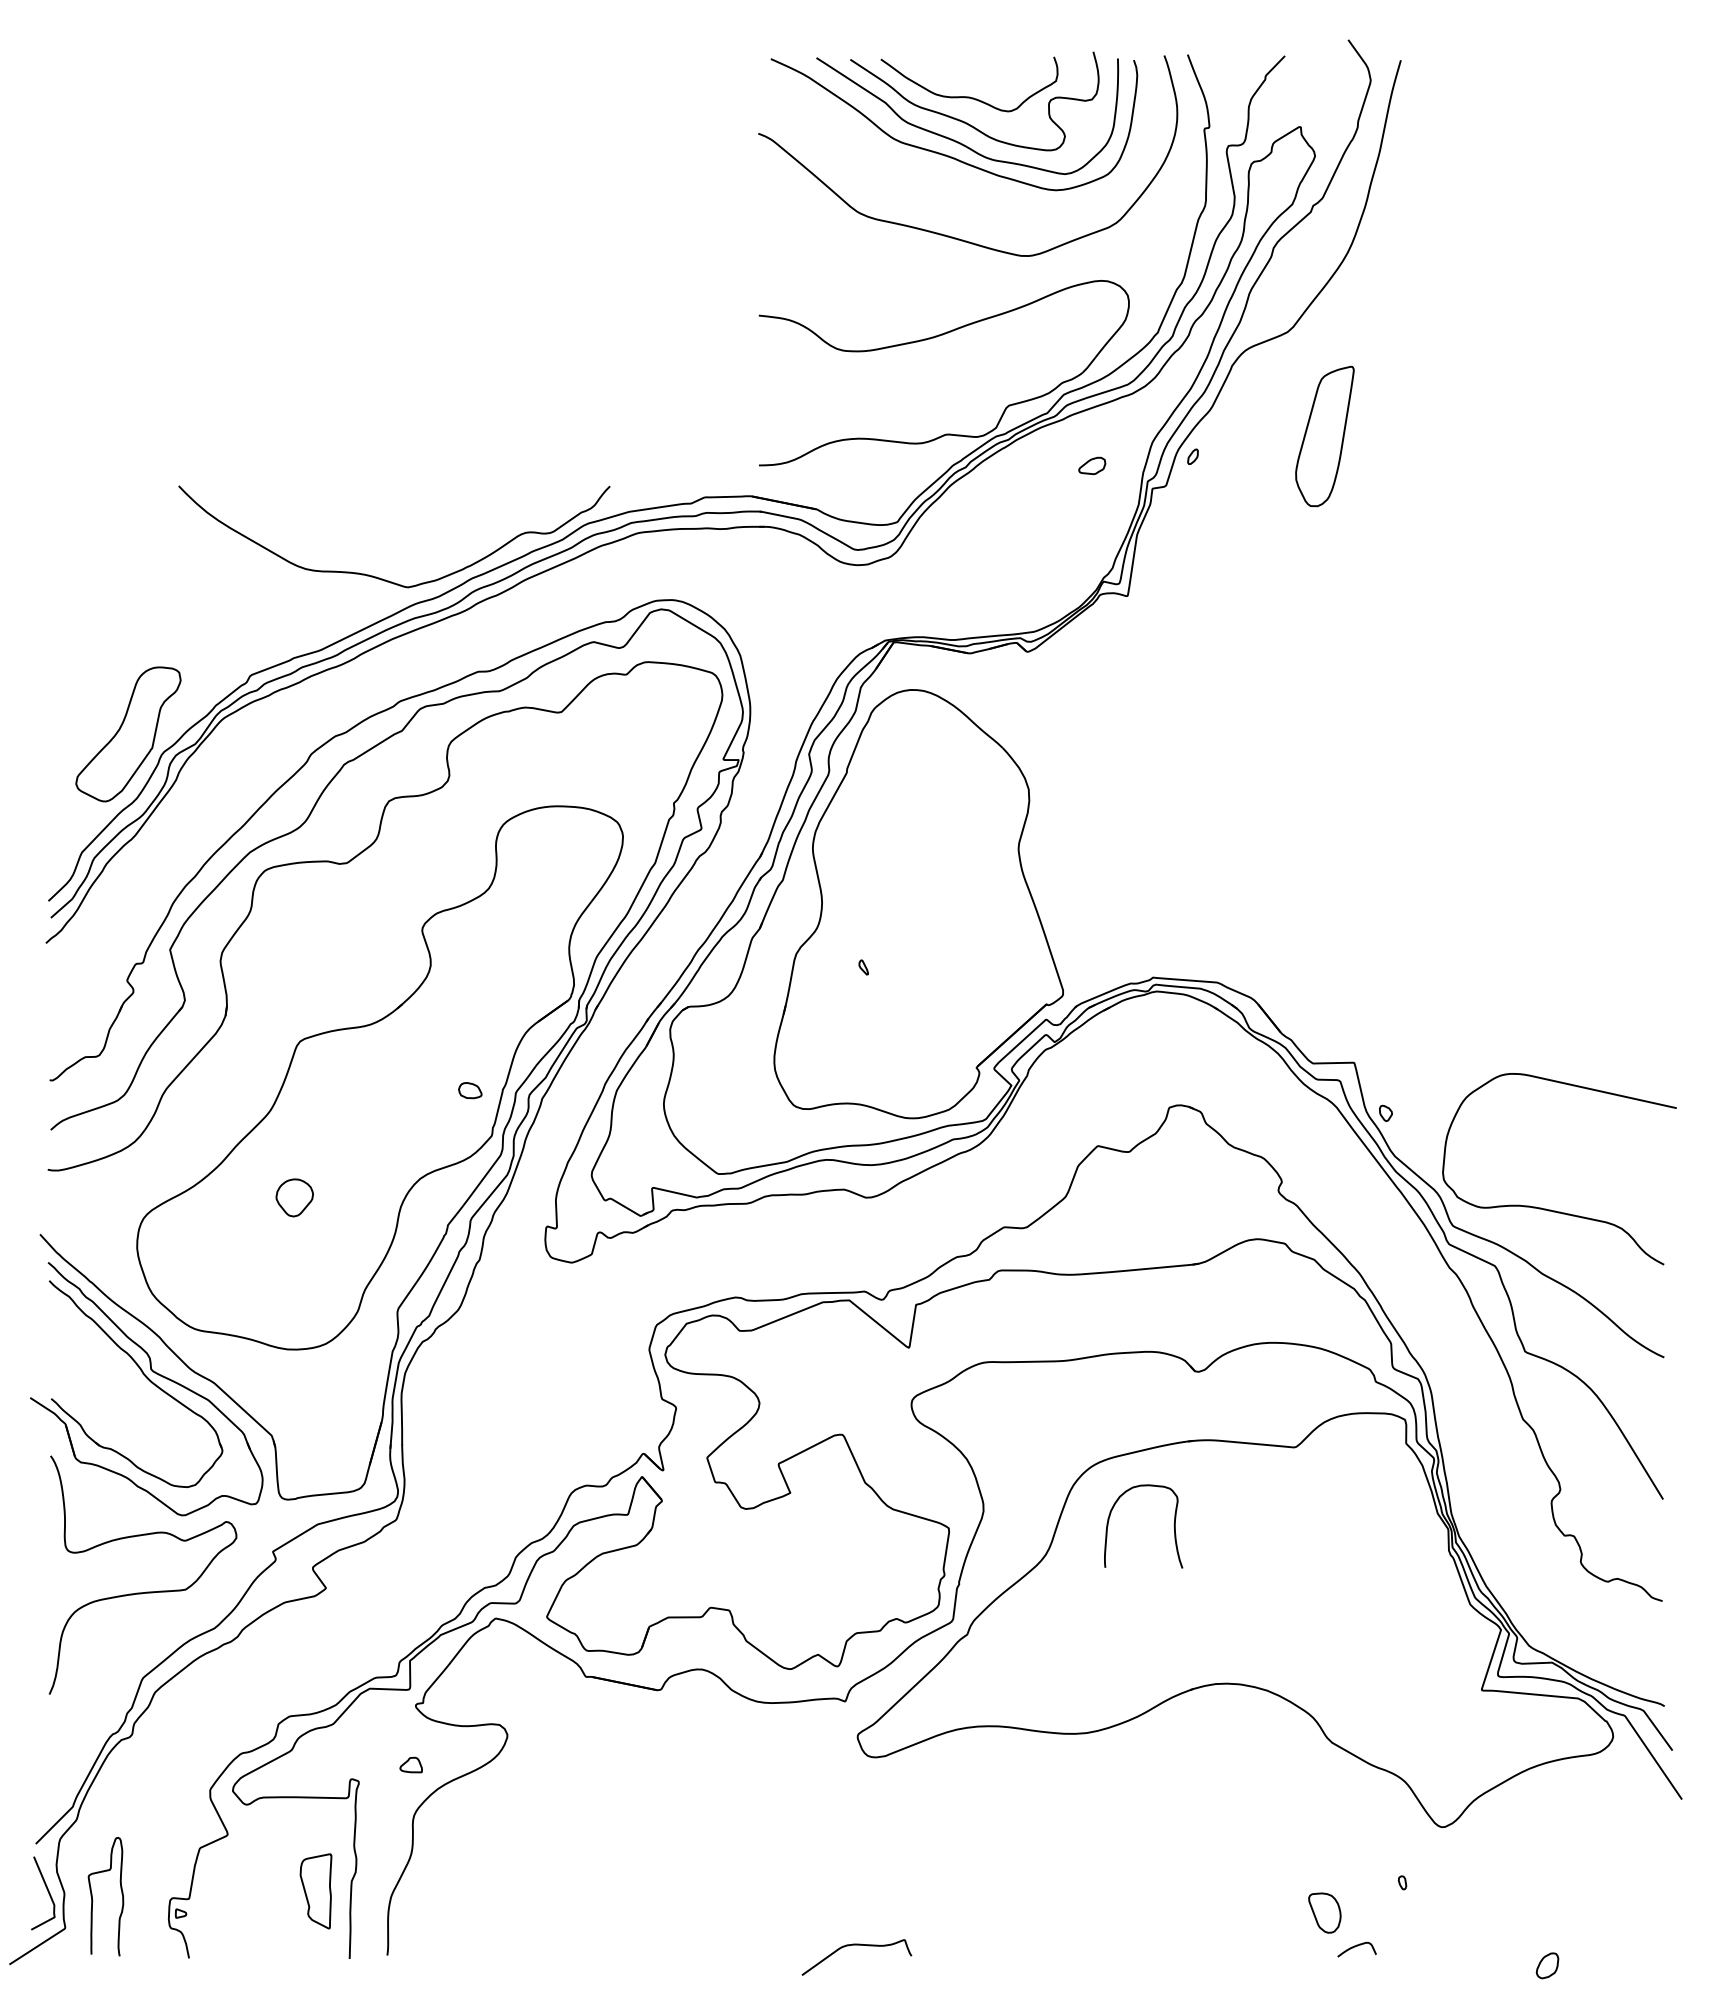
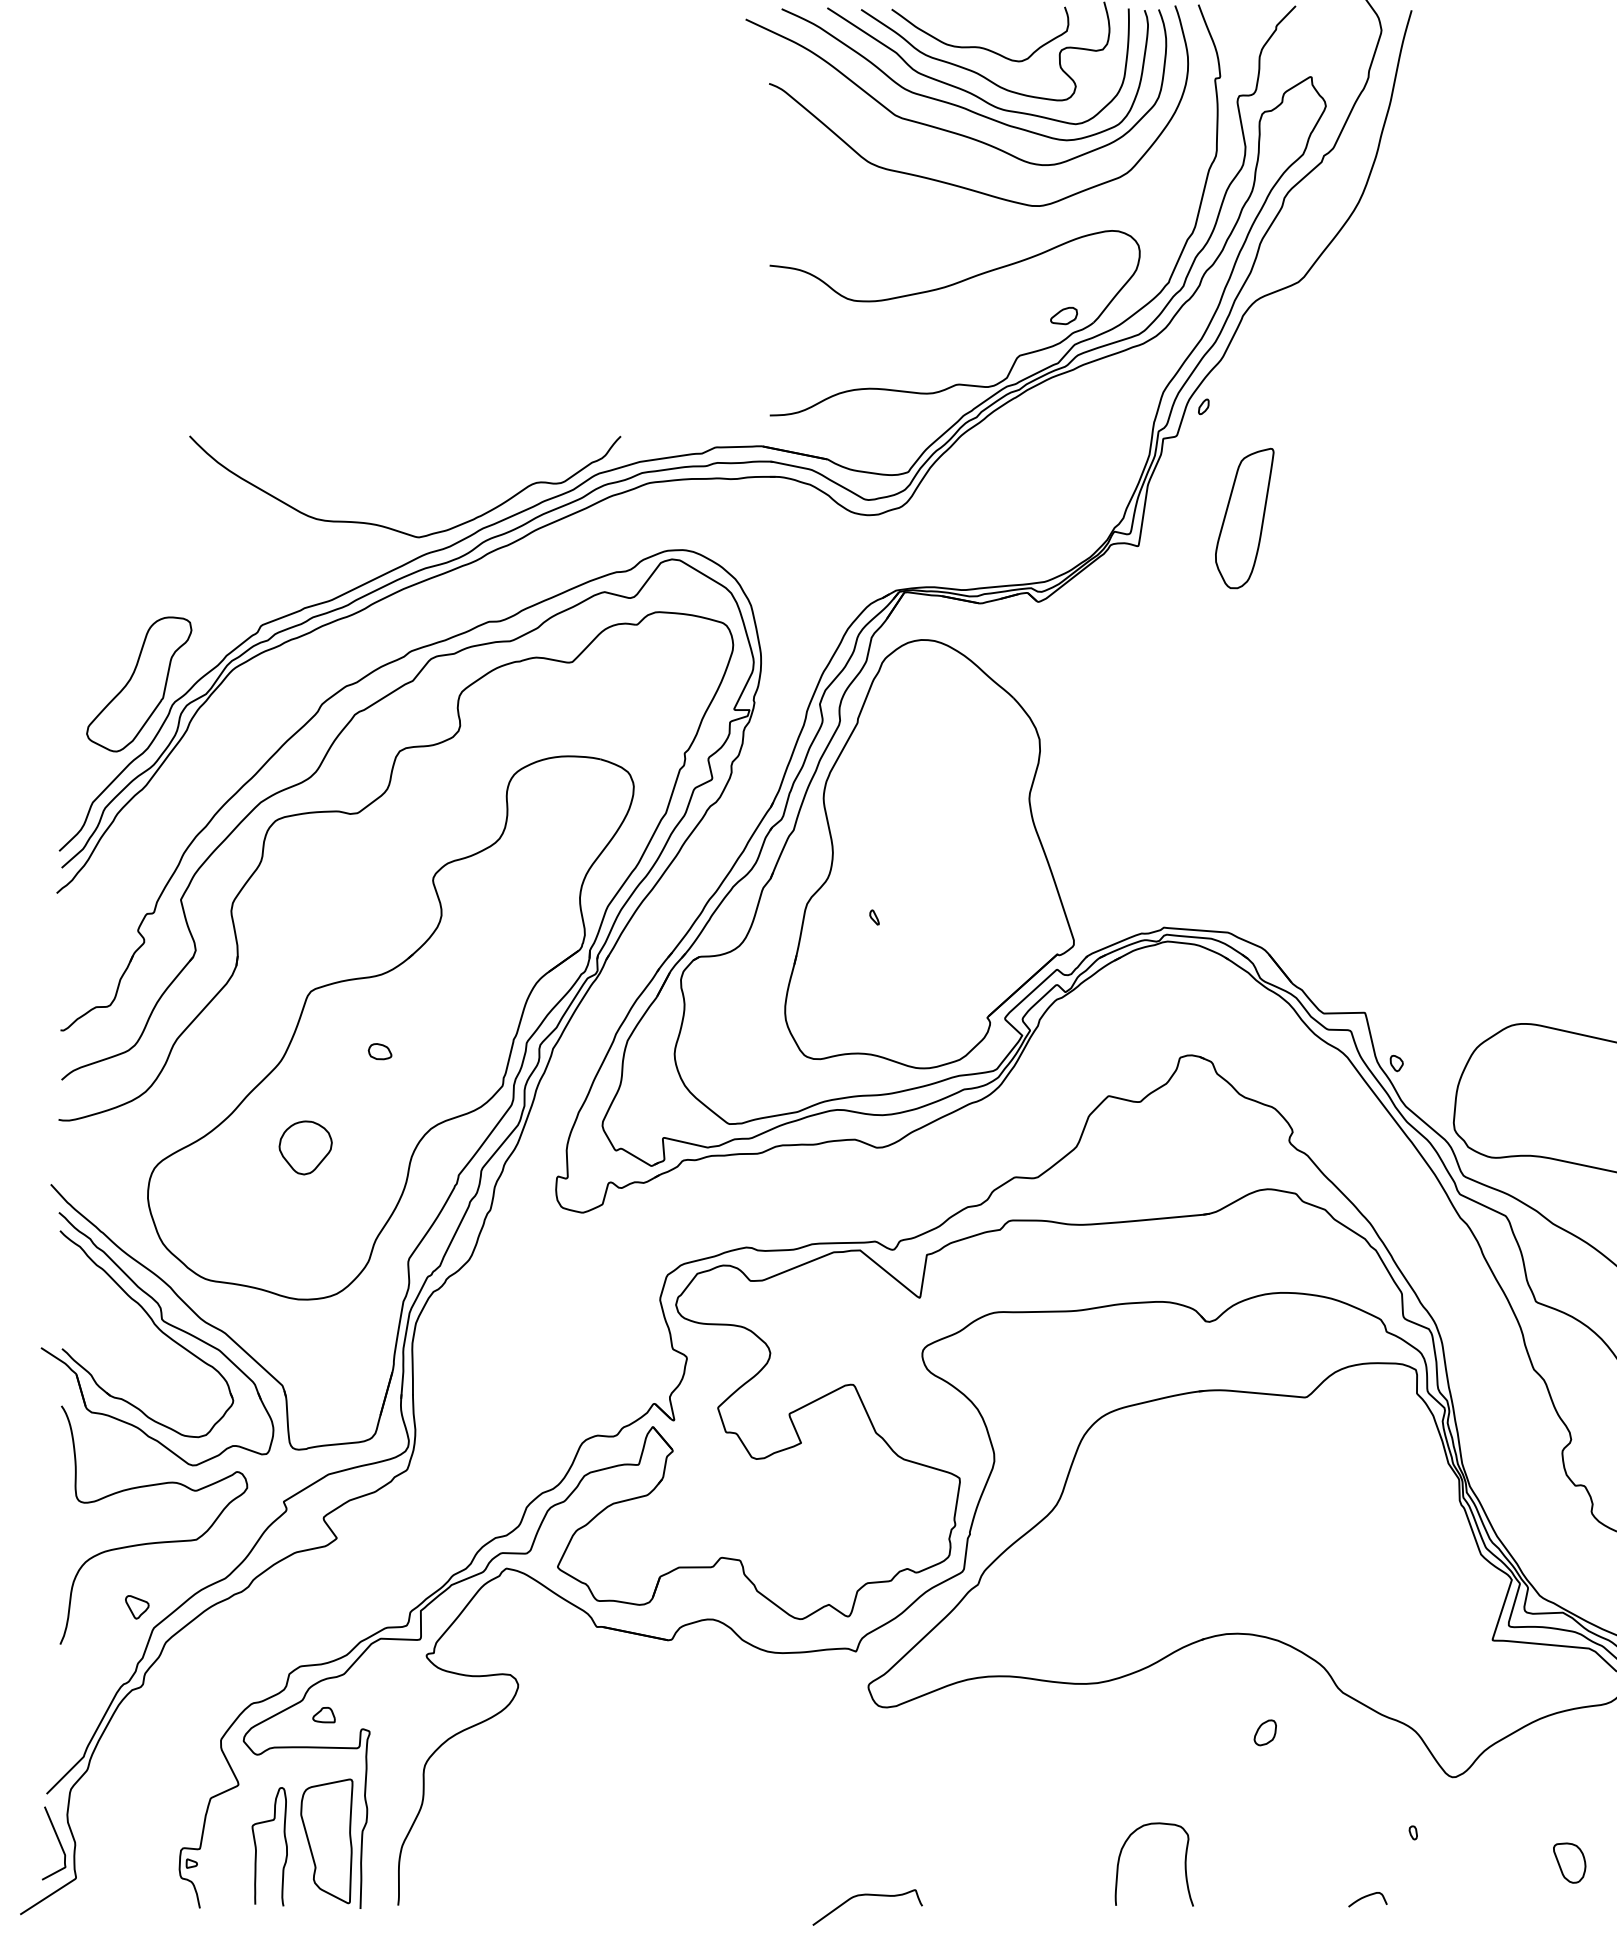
curve: (932, 178) -> (943, 128), added
part: (1324, 436) -> (1244, 518), moved
part: (1092, 465) -> (1064, 315), moved
part: (470, 1090) -> (380, 1051), moved
part: (294, 1197) -> (305, 1147), size x1.43
curve: (1173, 1525) -> (1184, 1863), moved
part: (126, 1657) -> (137, 1607), added
part: (410, 1764) -> (323, 1714), moved
part: (315, 1891) -> (326, 1841), size x1.67
curve: (93, 1900) -> (257, 1850), moved
part: (1324, 1912) -> (1569, 1862), moved
part: (1547, 1965) -> (1265, 1732), moved

